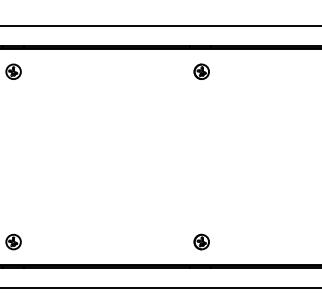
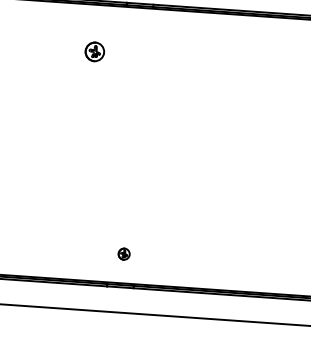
part: (201, 71) -> (94, 51), moved
part: (201, 241) -> (124, 253), size x0.6

